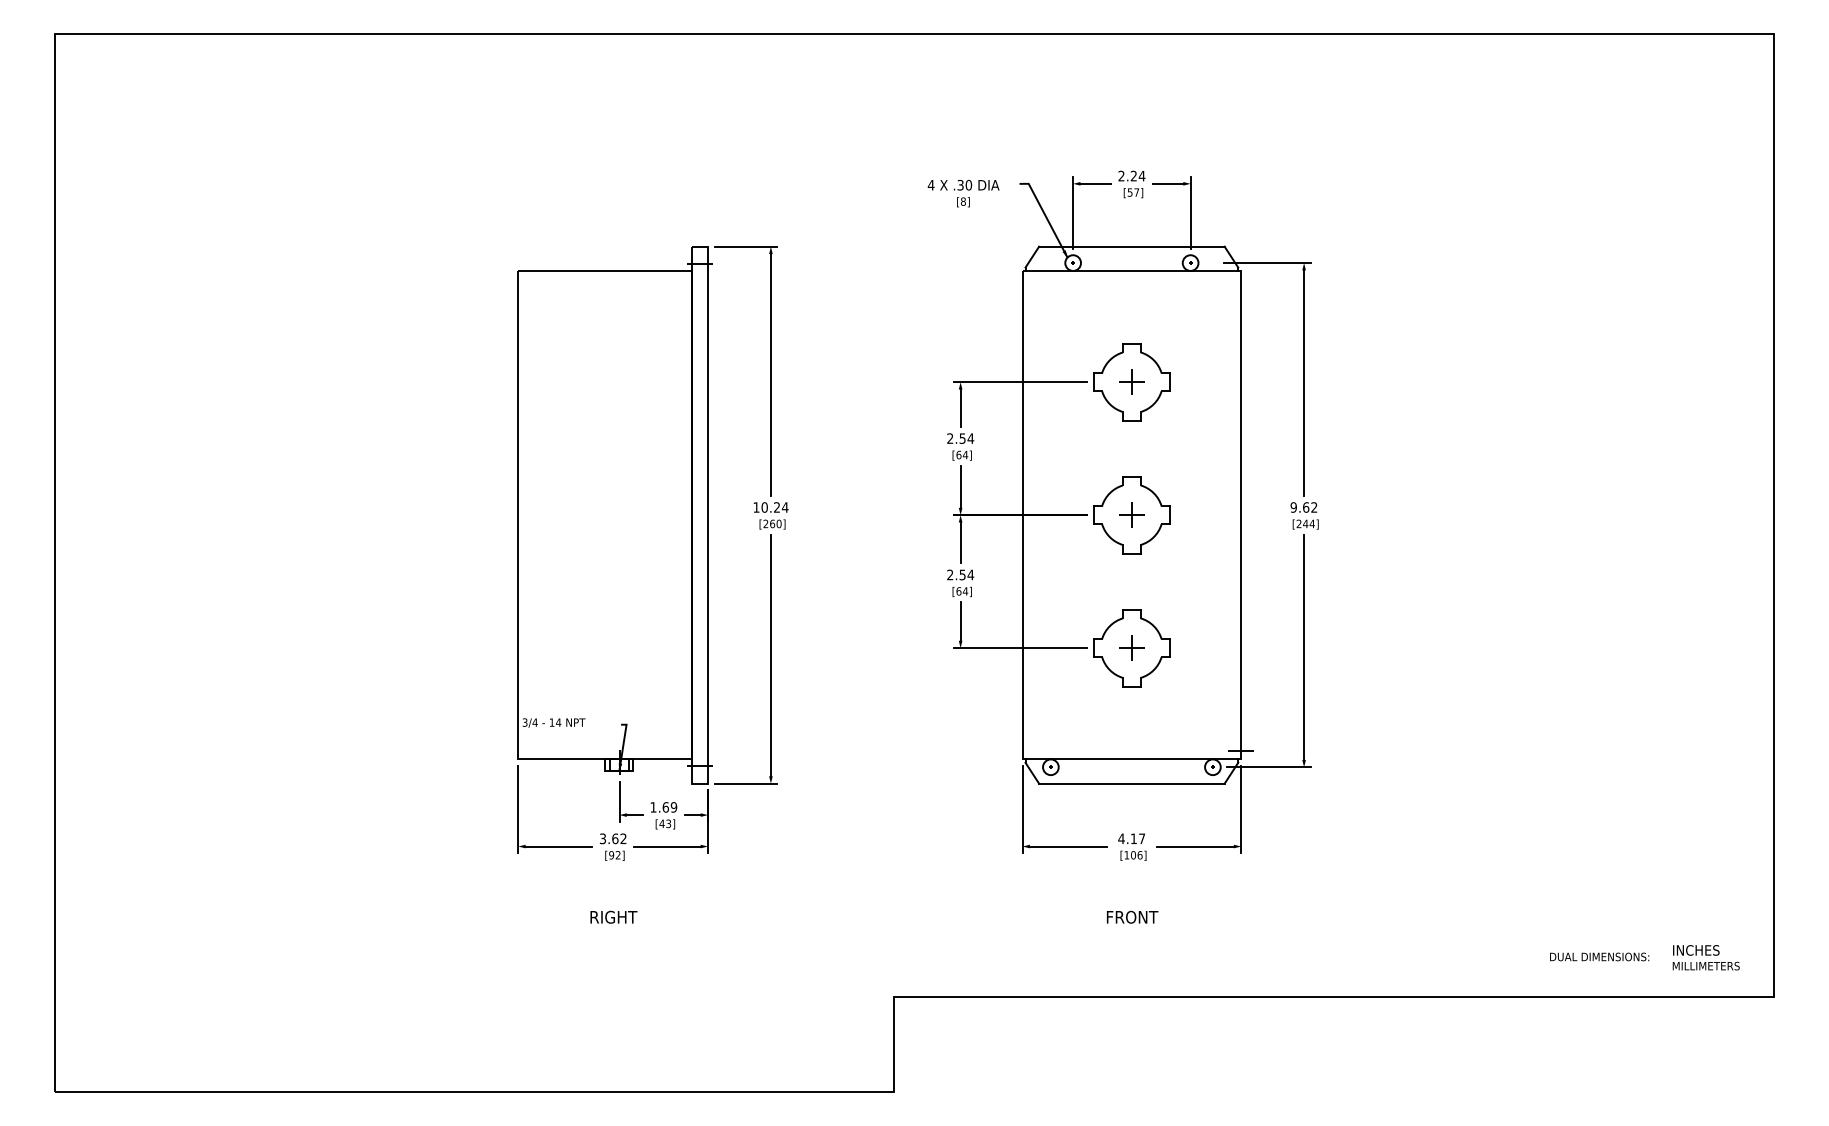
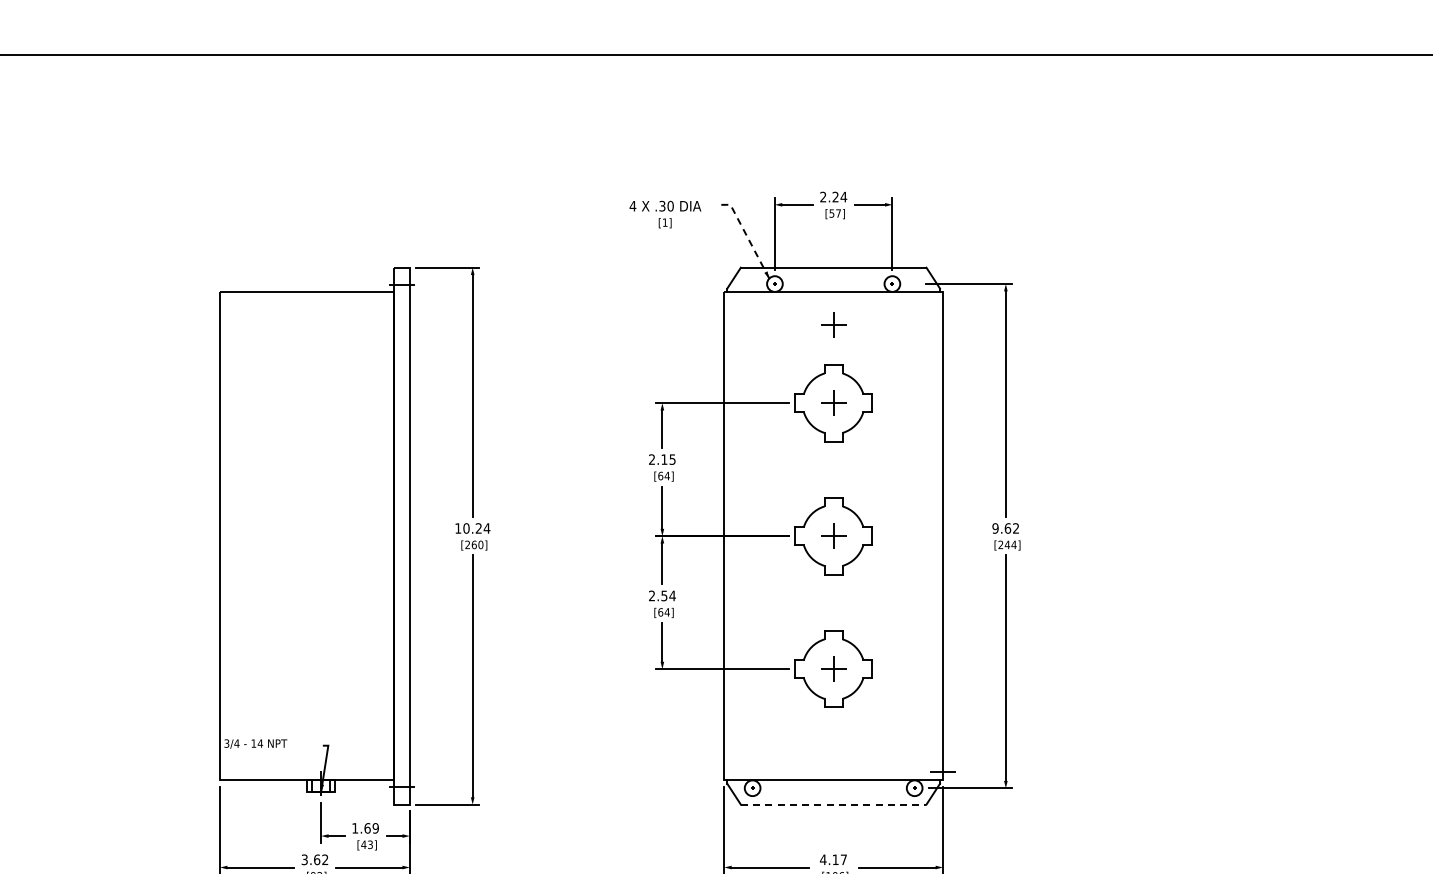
text: (963, 201) -> (665, 222), [8] -> [1]
line: (1045, 216) -> (747, 237), solid -> dashed
part: (1131, 303) -> (833, 324), added
text: (966, 438) -> (668, 459), 2.54 -> 2.15
line: (1131, 783) -> (833, 804), solid -> dashed

